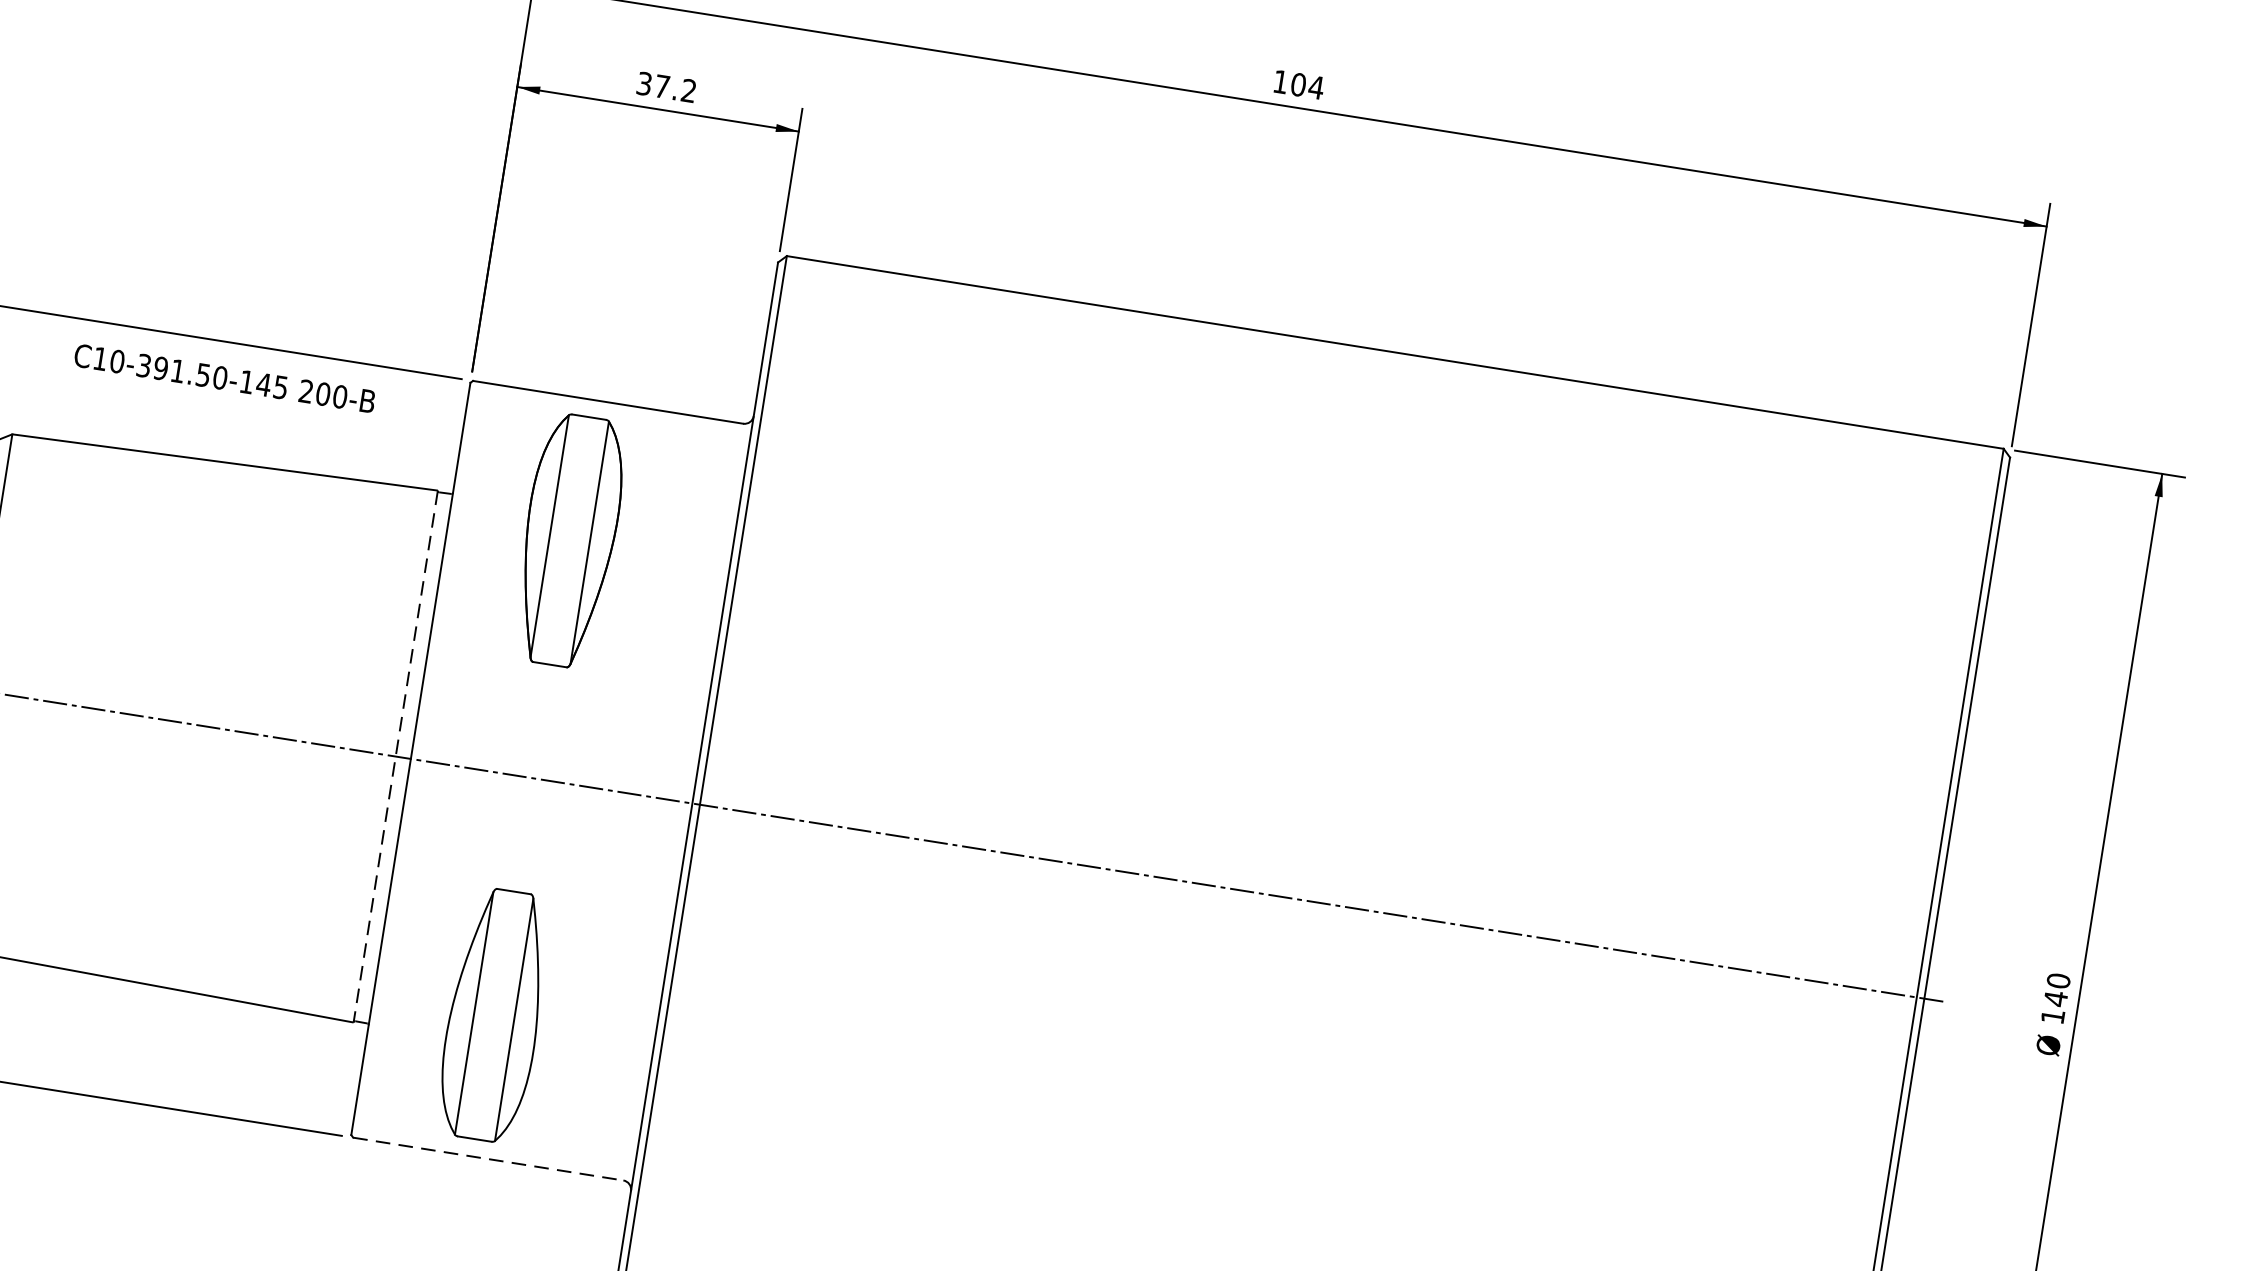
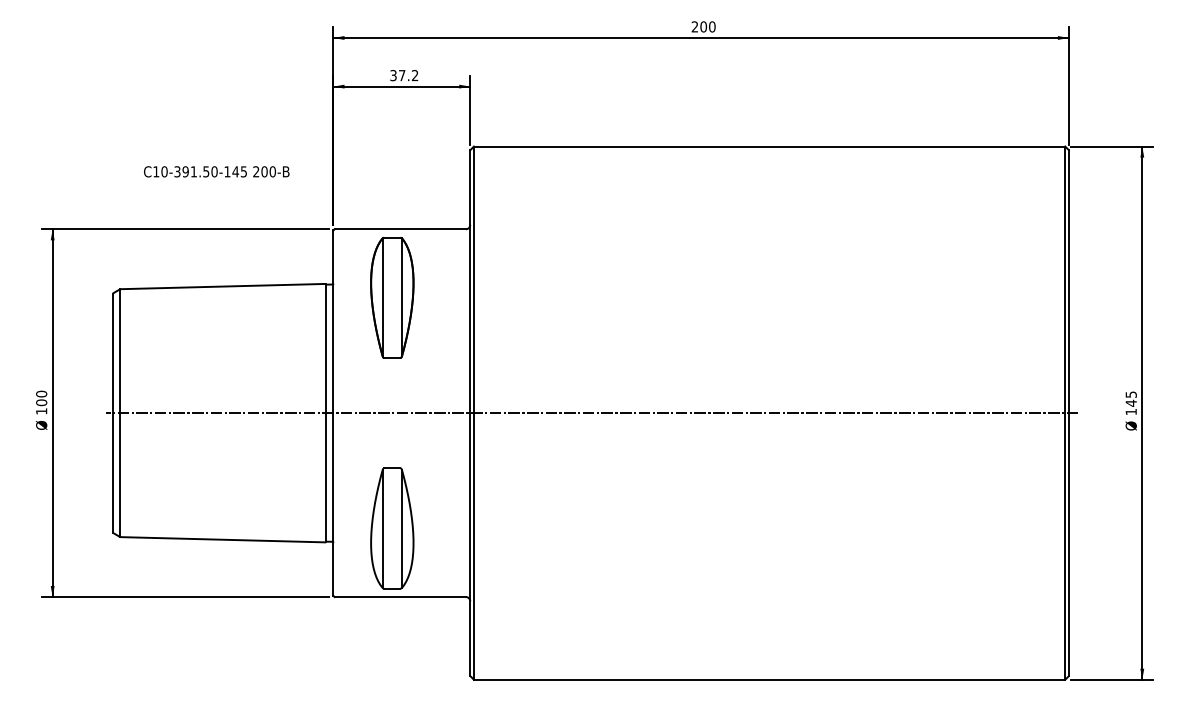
text: (1298, 83) -> (703, 26), 104 -> 200
text: (224, 377) -> (216, 171), moved
line: (396, 757) -> (326, 413), dashed -> solid
text: (2057, 980) -> (1130, 394), 140 -> 145
line: (488, 1160) -> (400, 597), dashed -> solid

